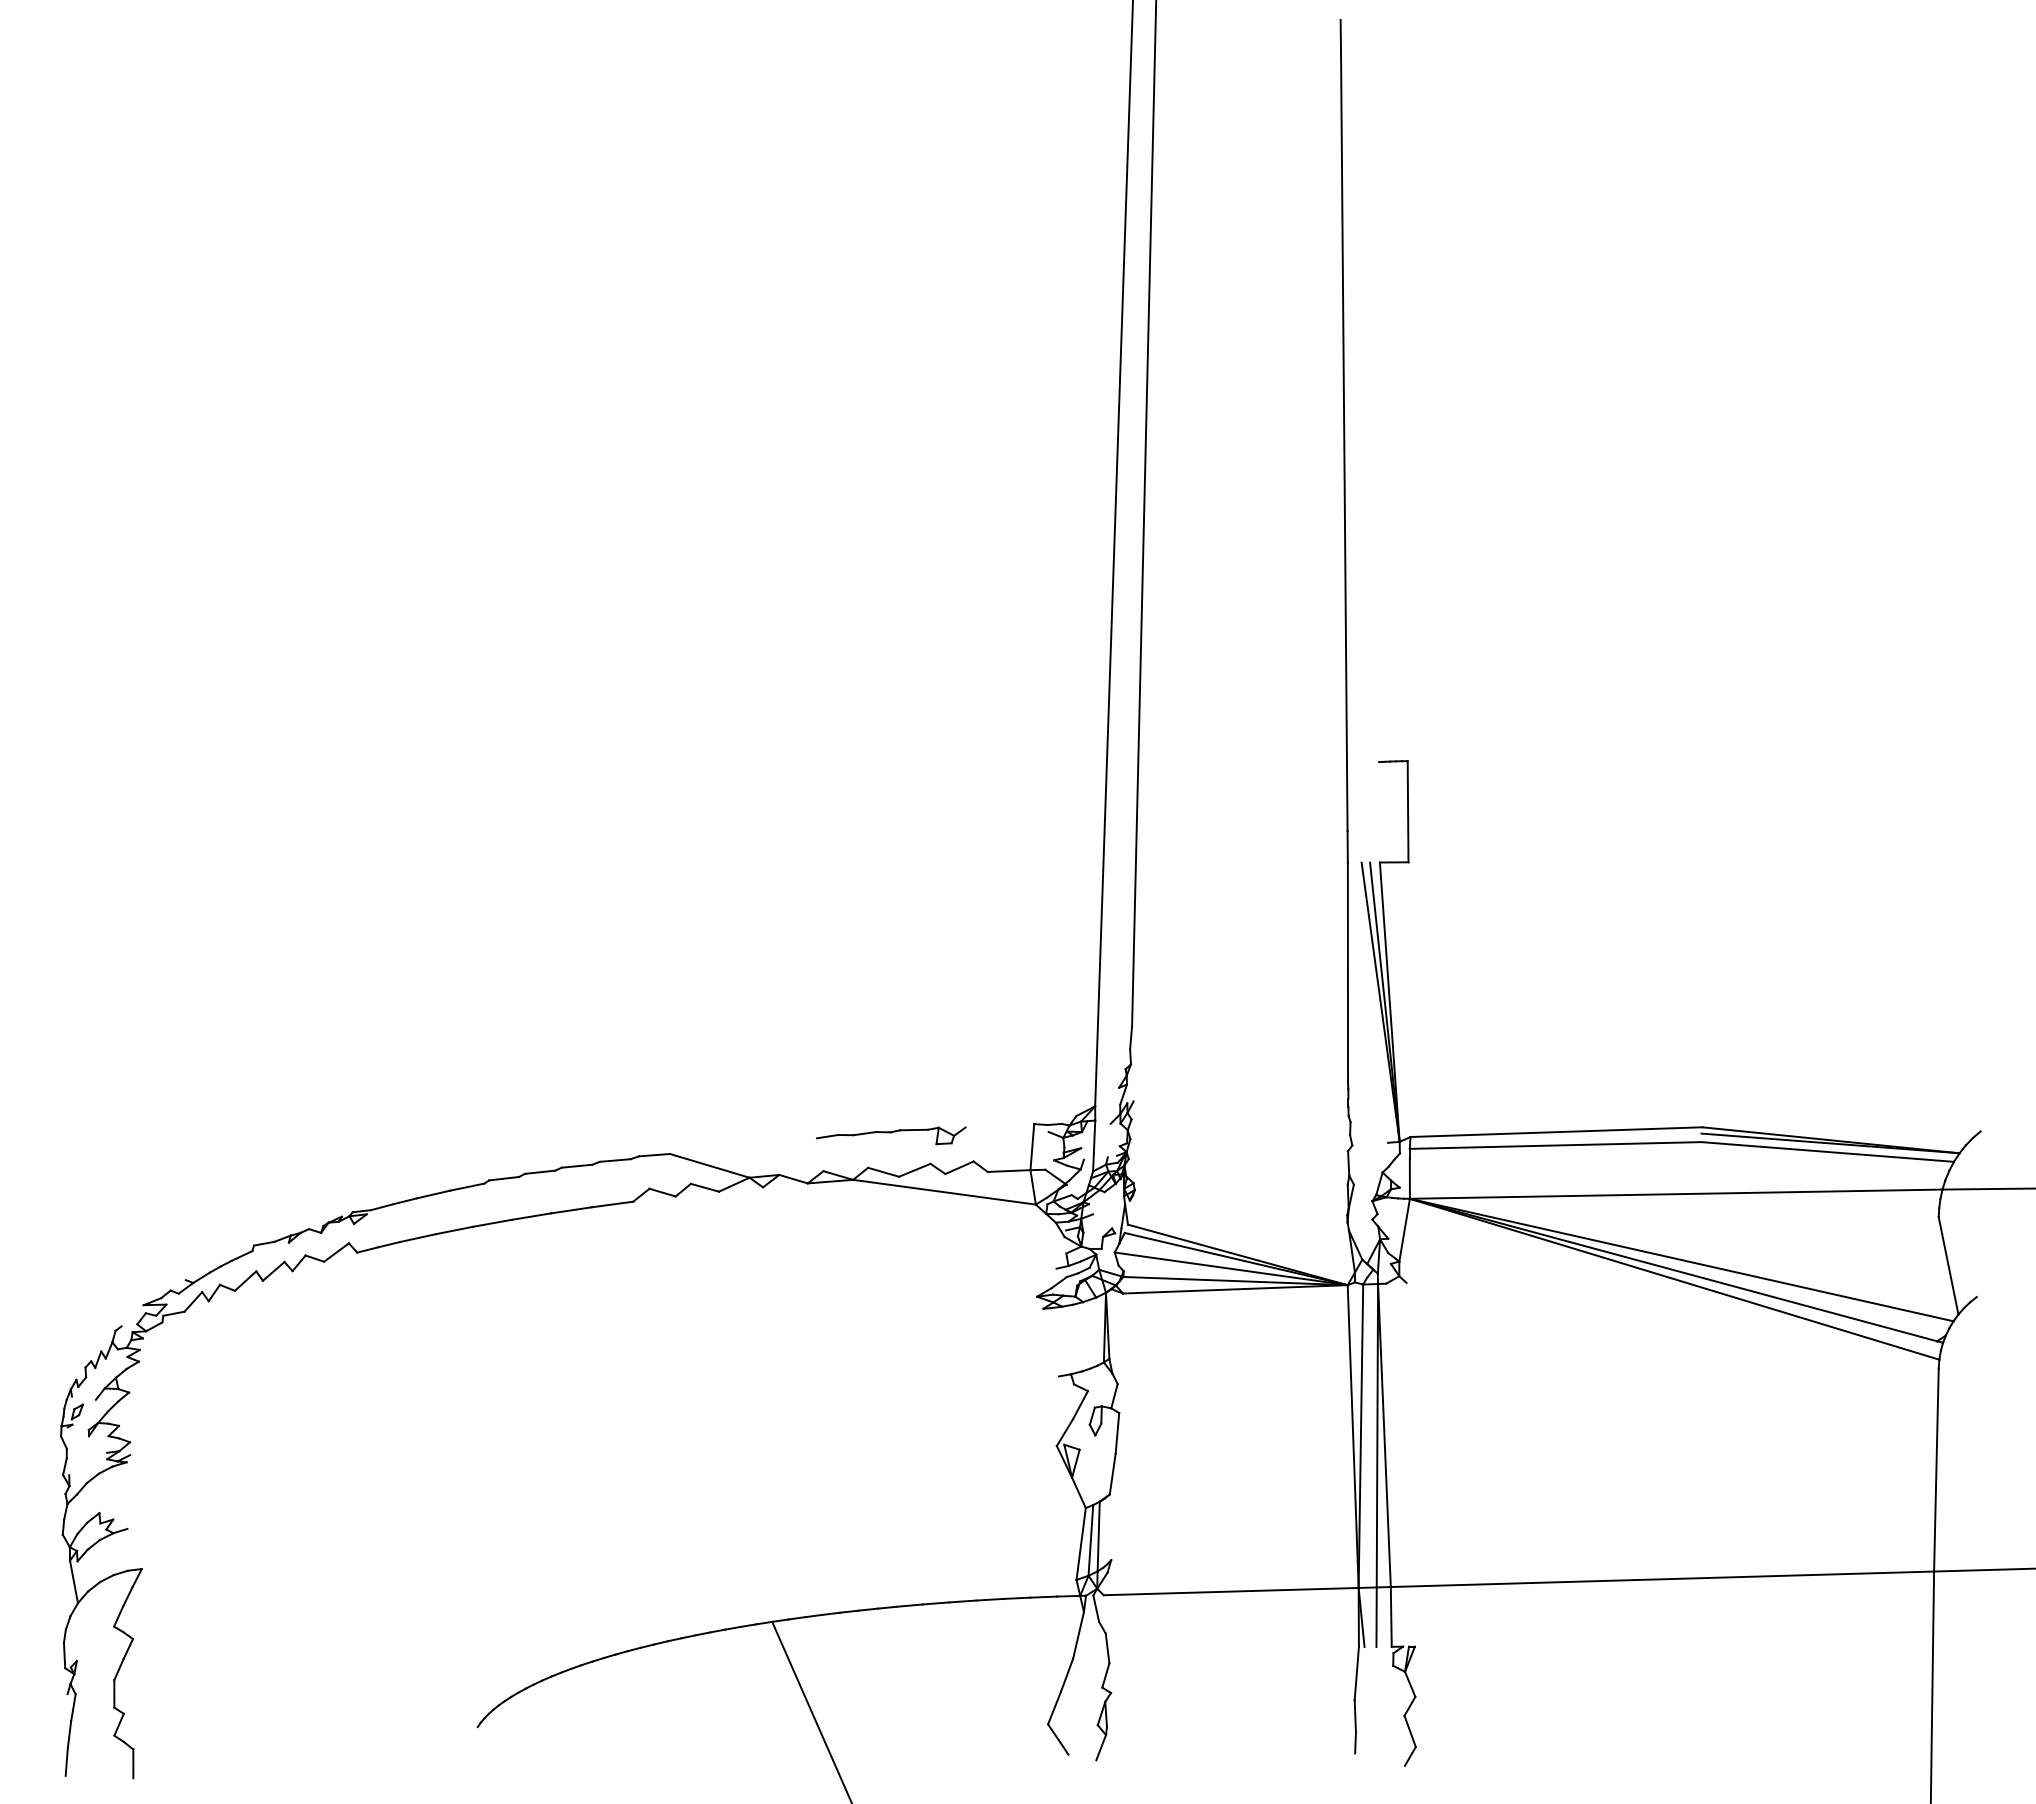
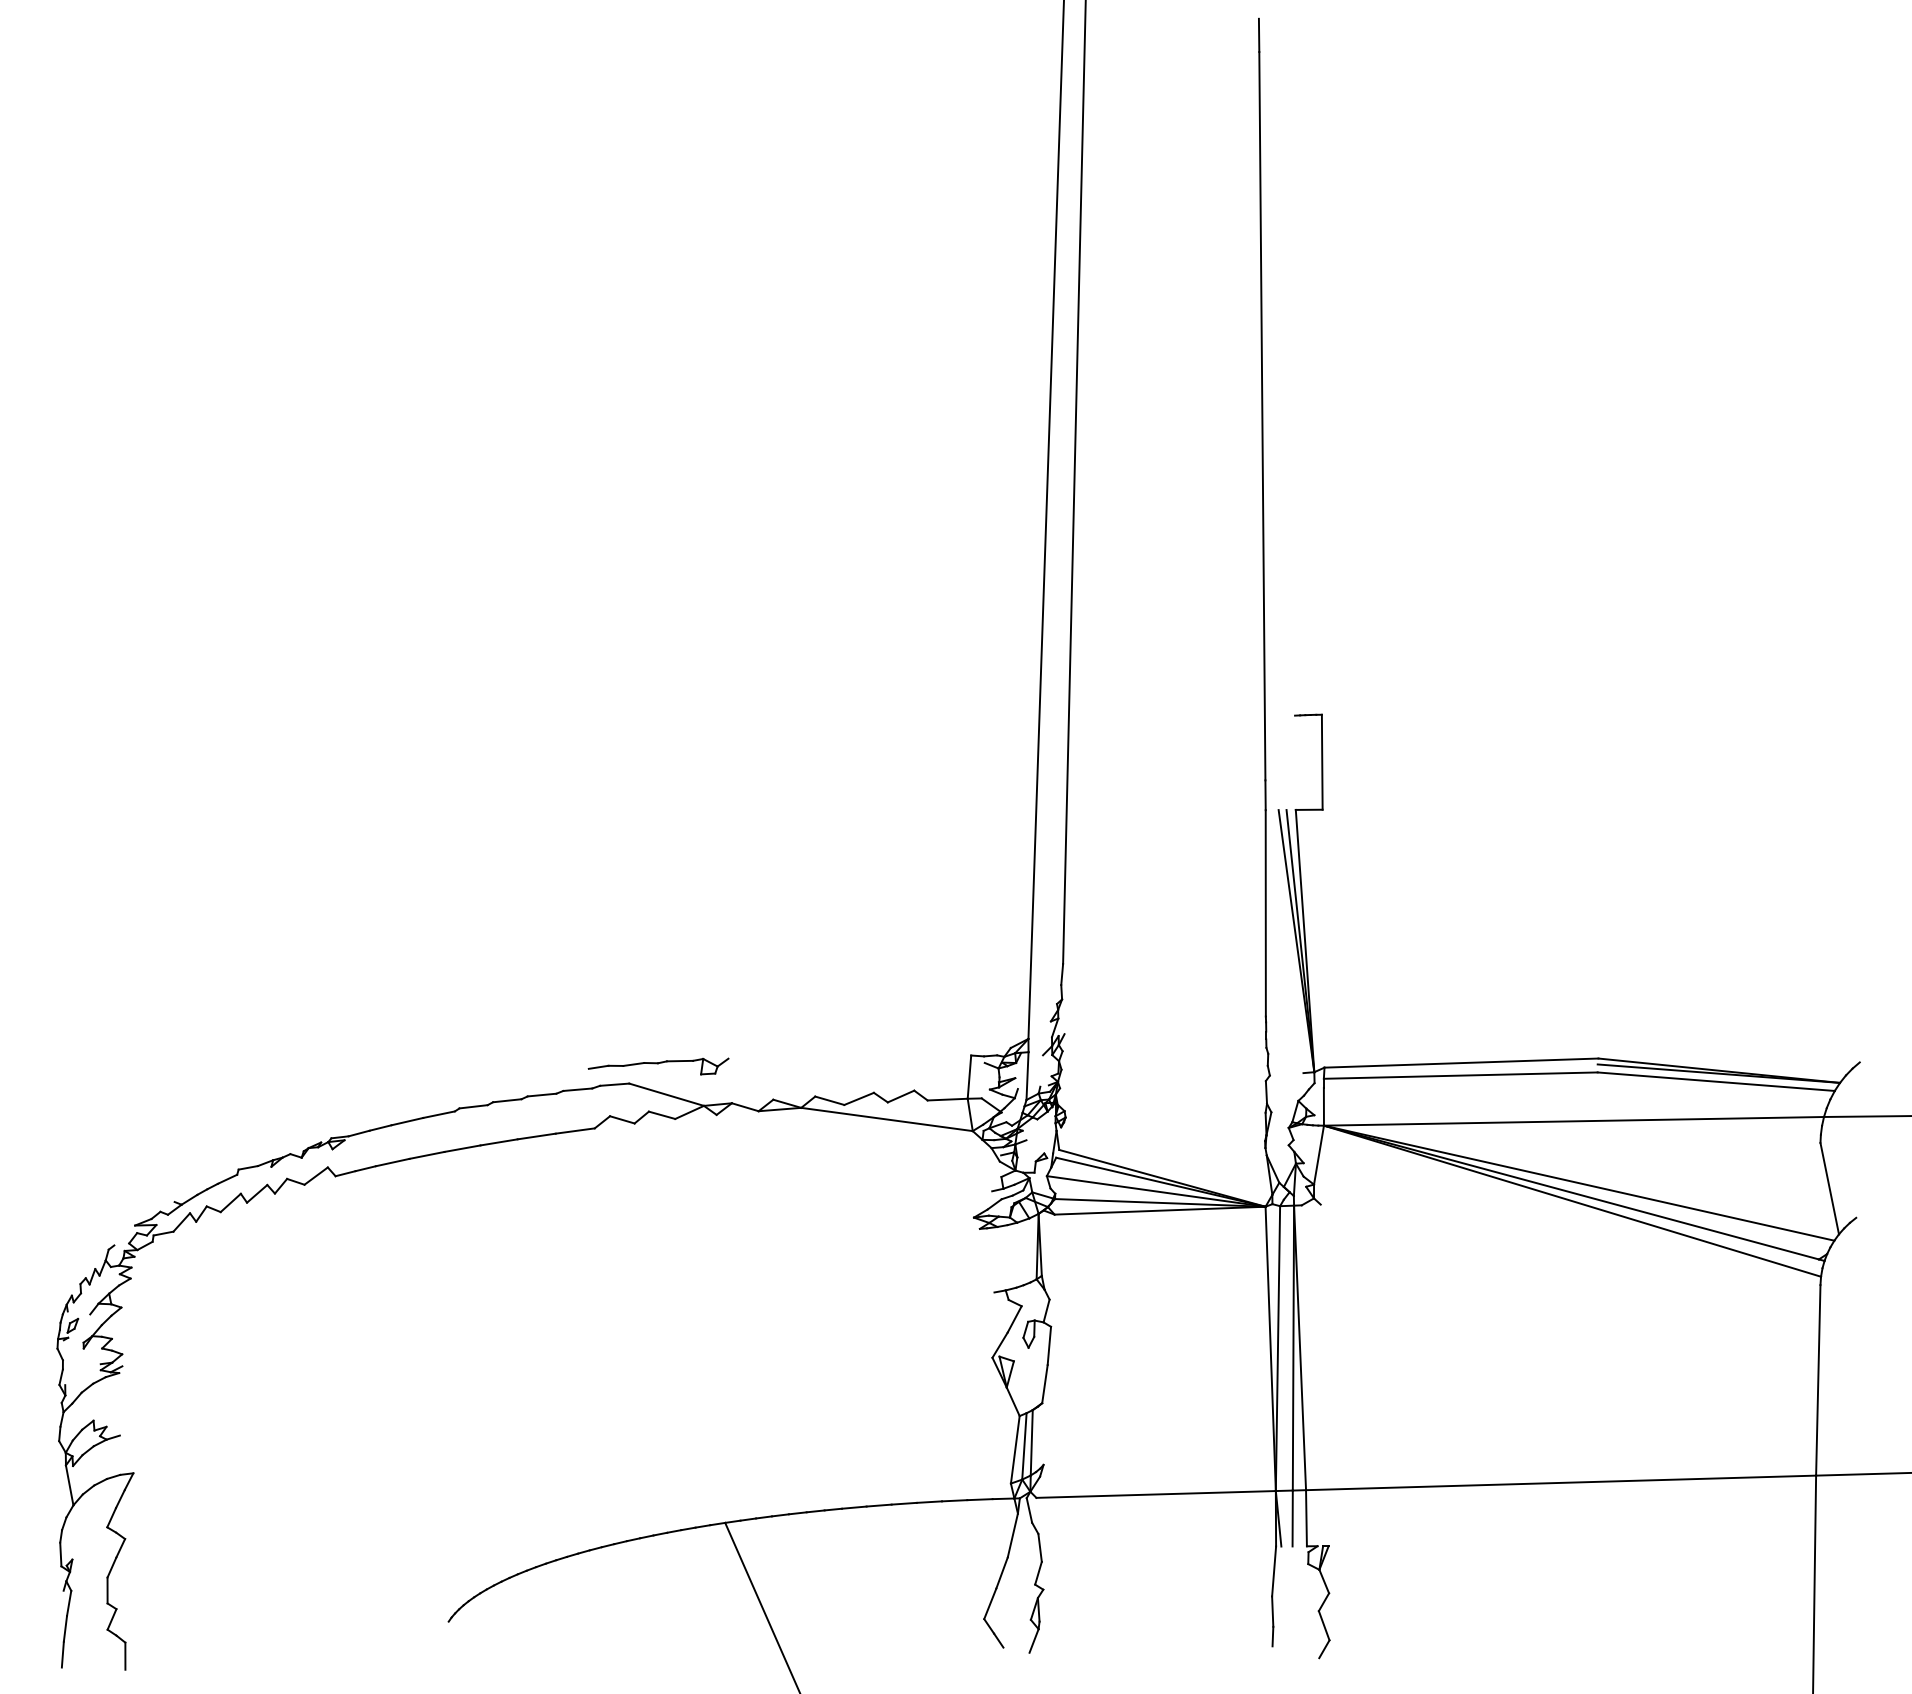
part: (891, 1135) -> (658, 1066), moved

